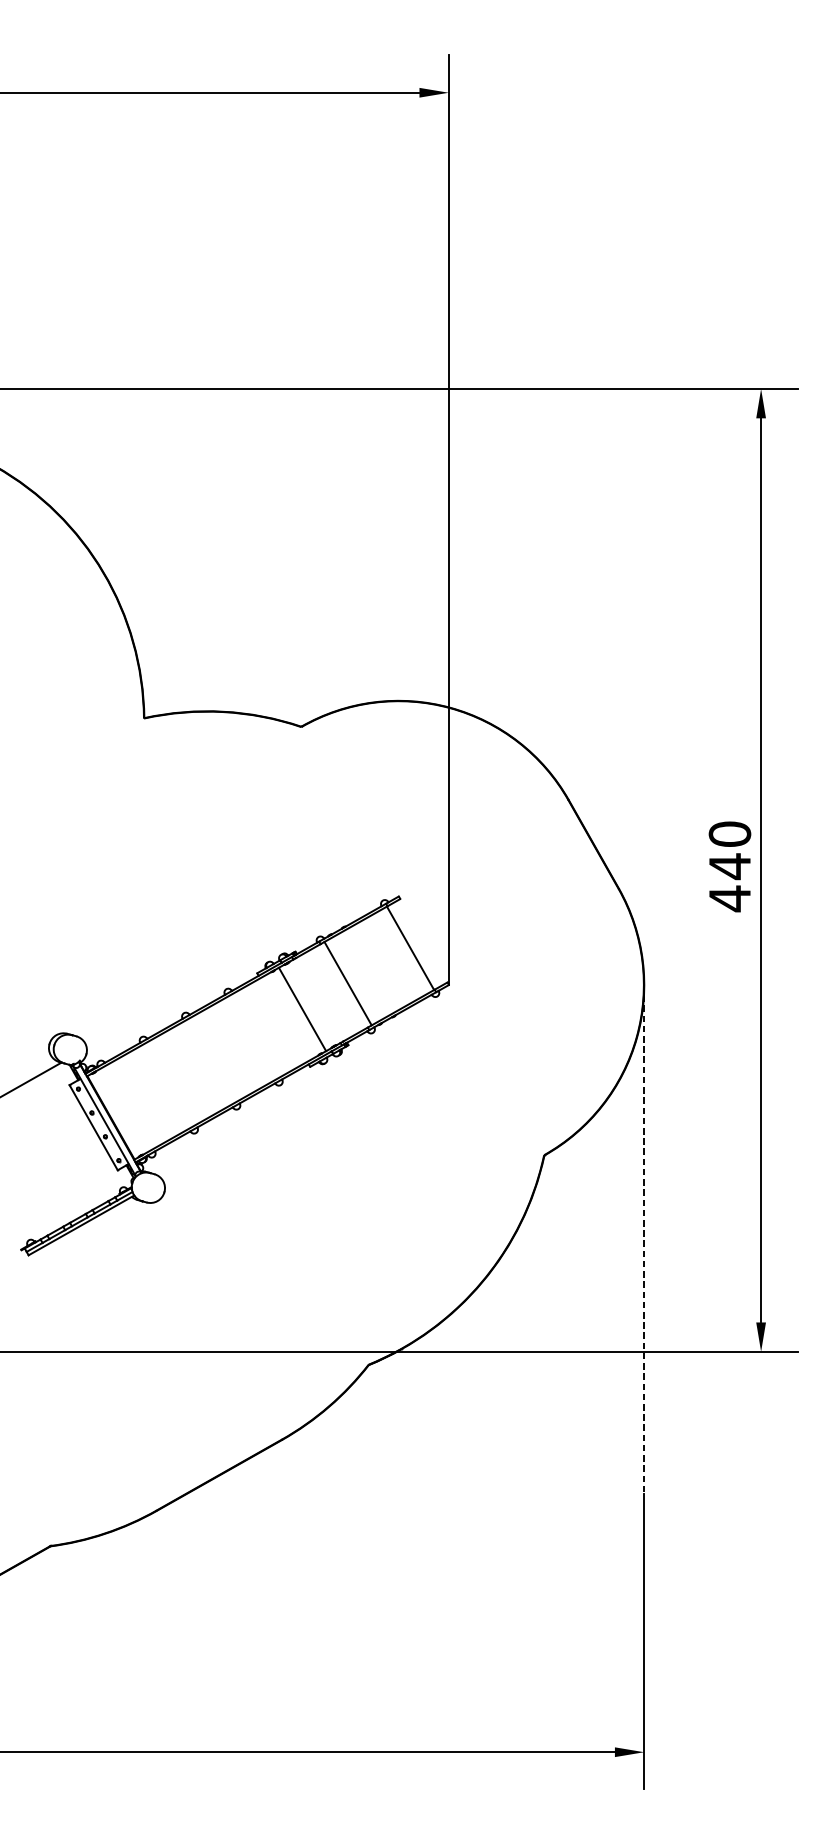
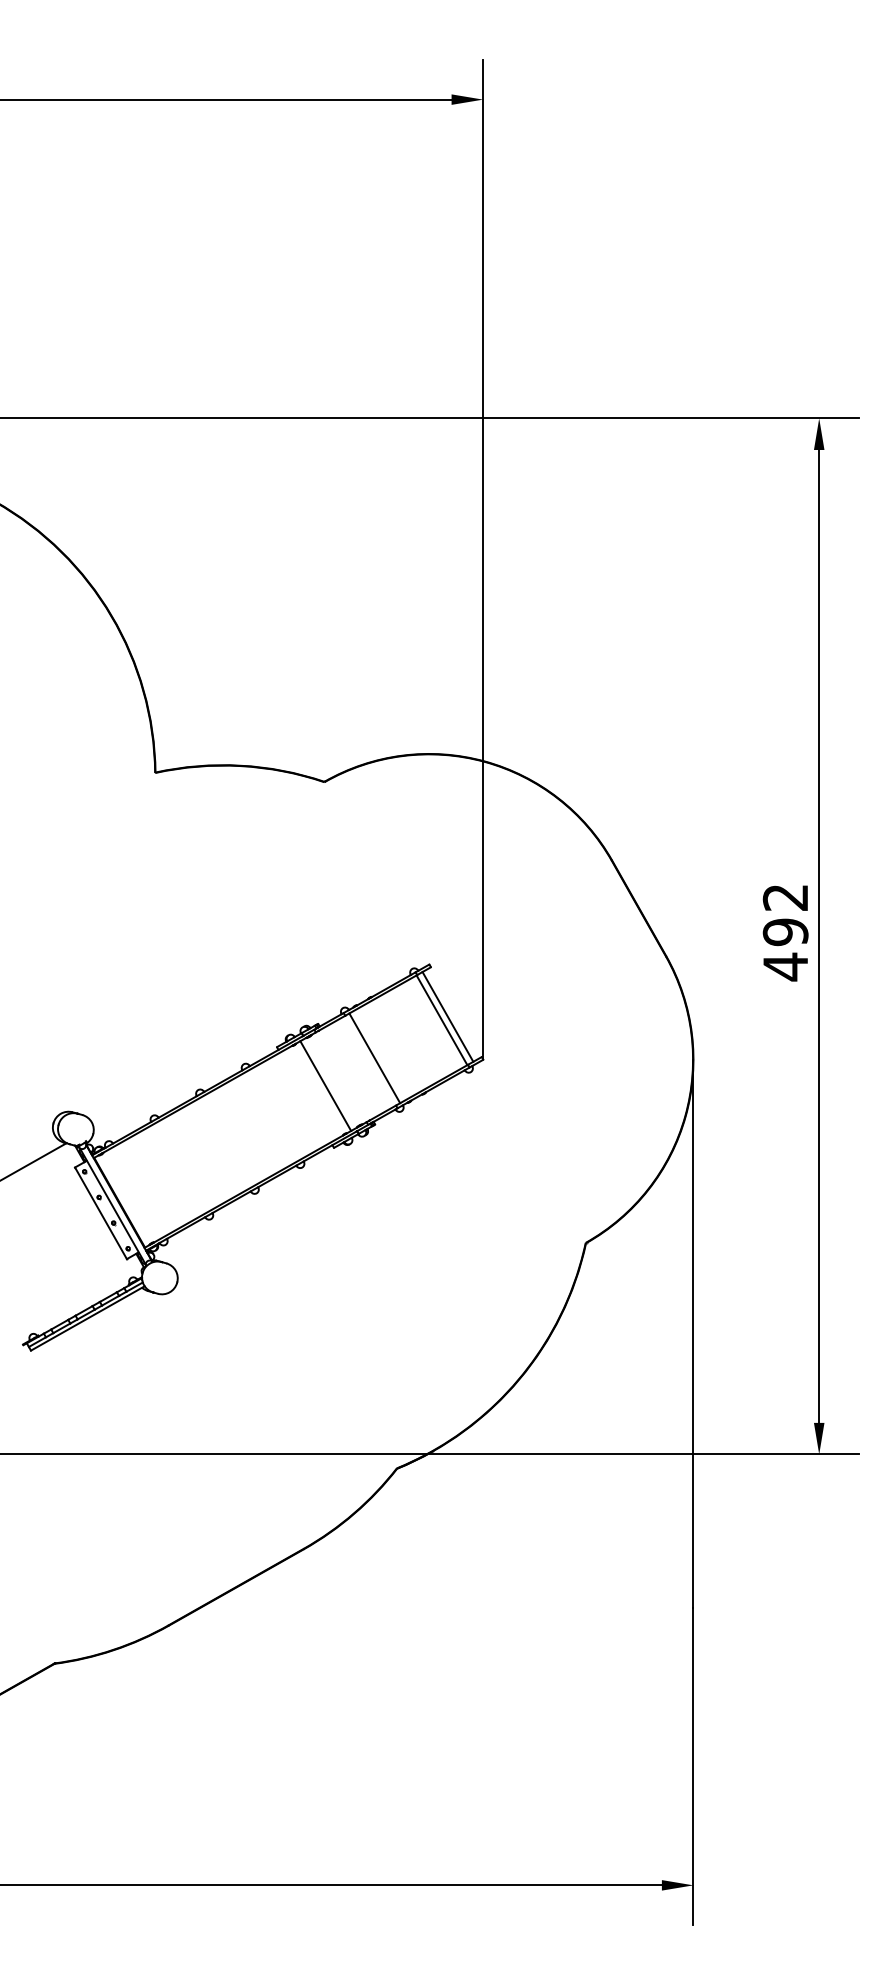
text: (729, 850) -> (785, 914), 440 -> 492
line: (415, 944) -> (447, 1016), added
line: (644, 1239) -> (693, 1333), dashed -> solid

